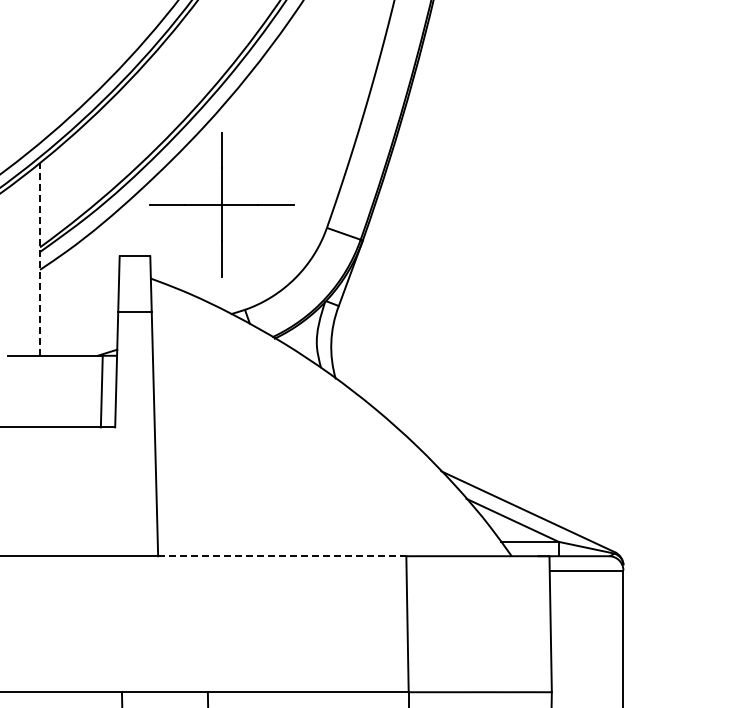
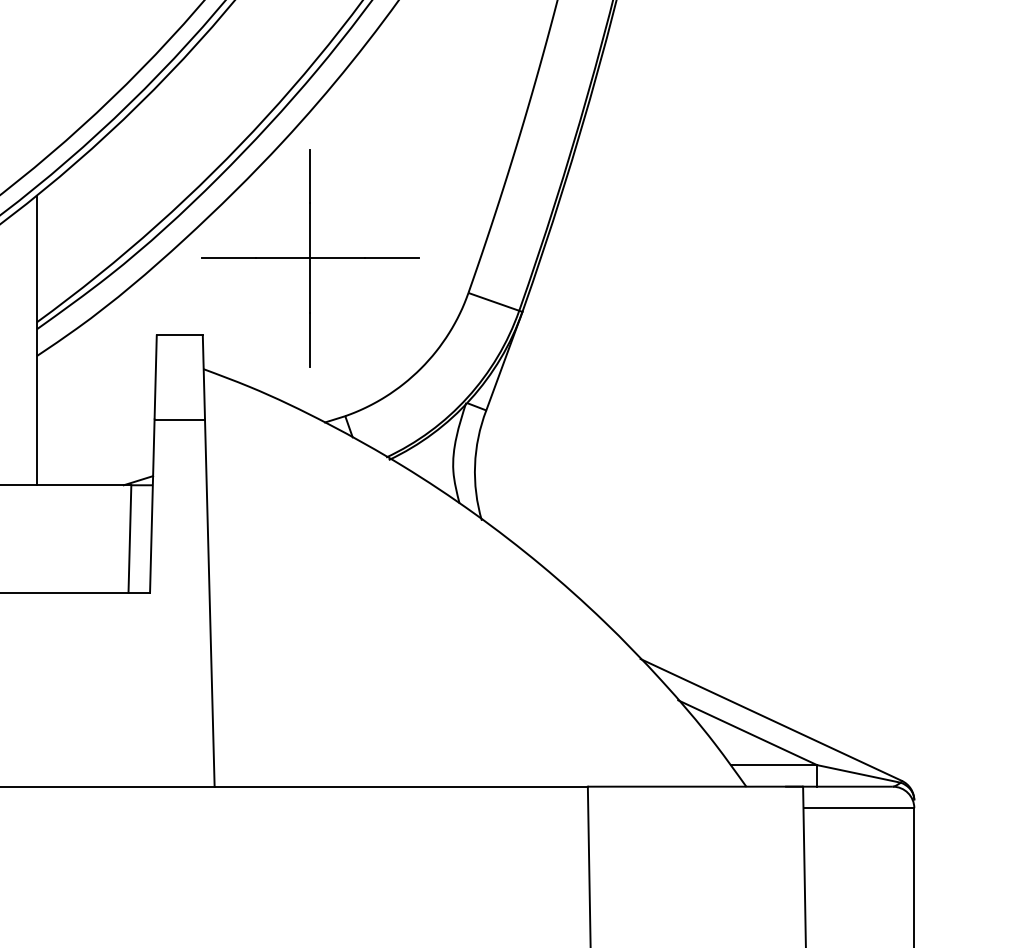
line: (40, 258) -> (37, 338), dashed -> solid
line: (282, 556) -> (401, 787), dashed -> solid

